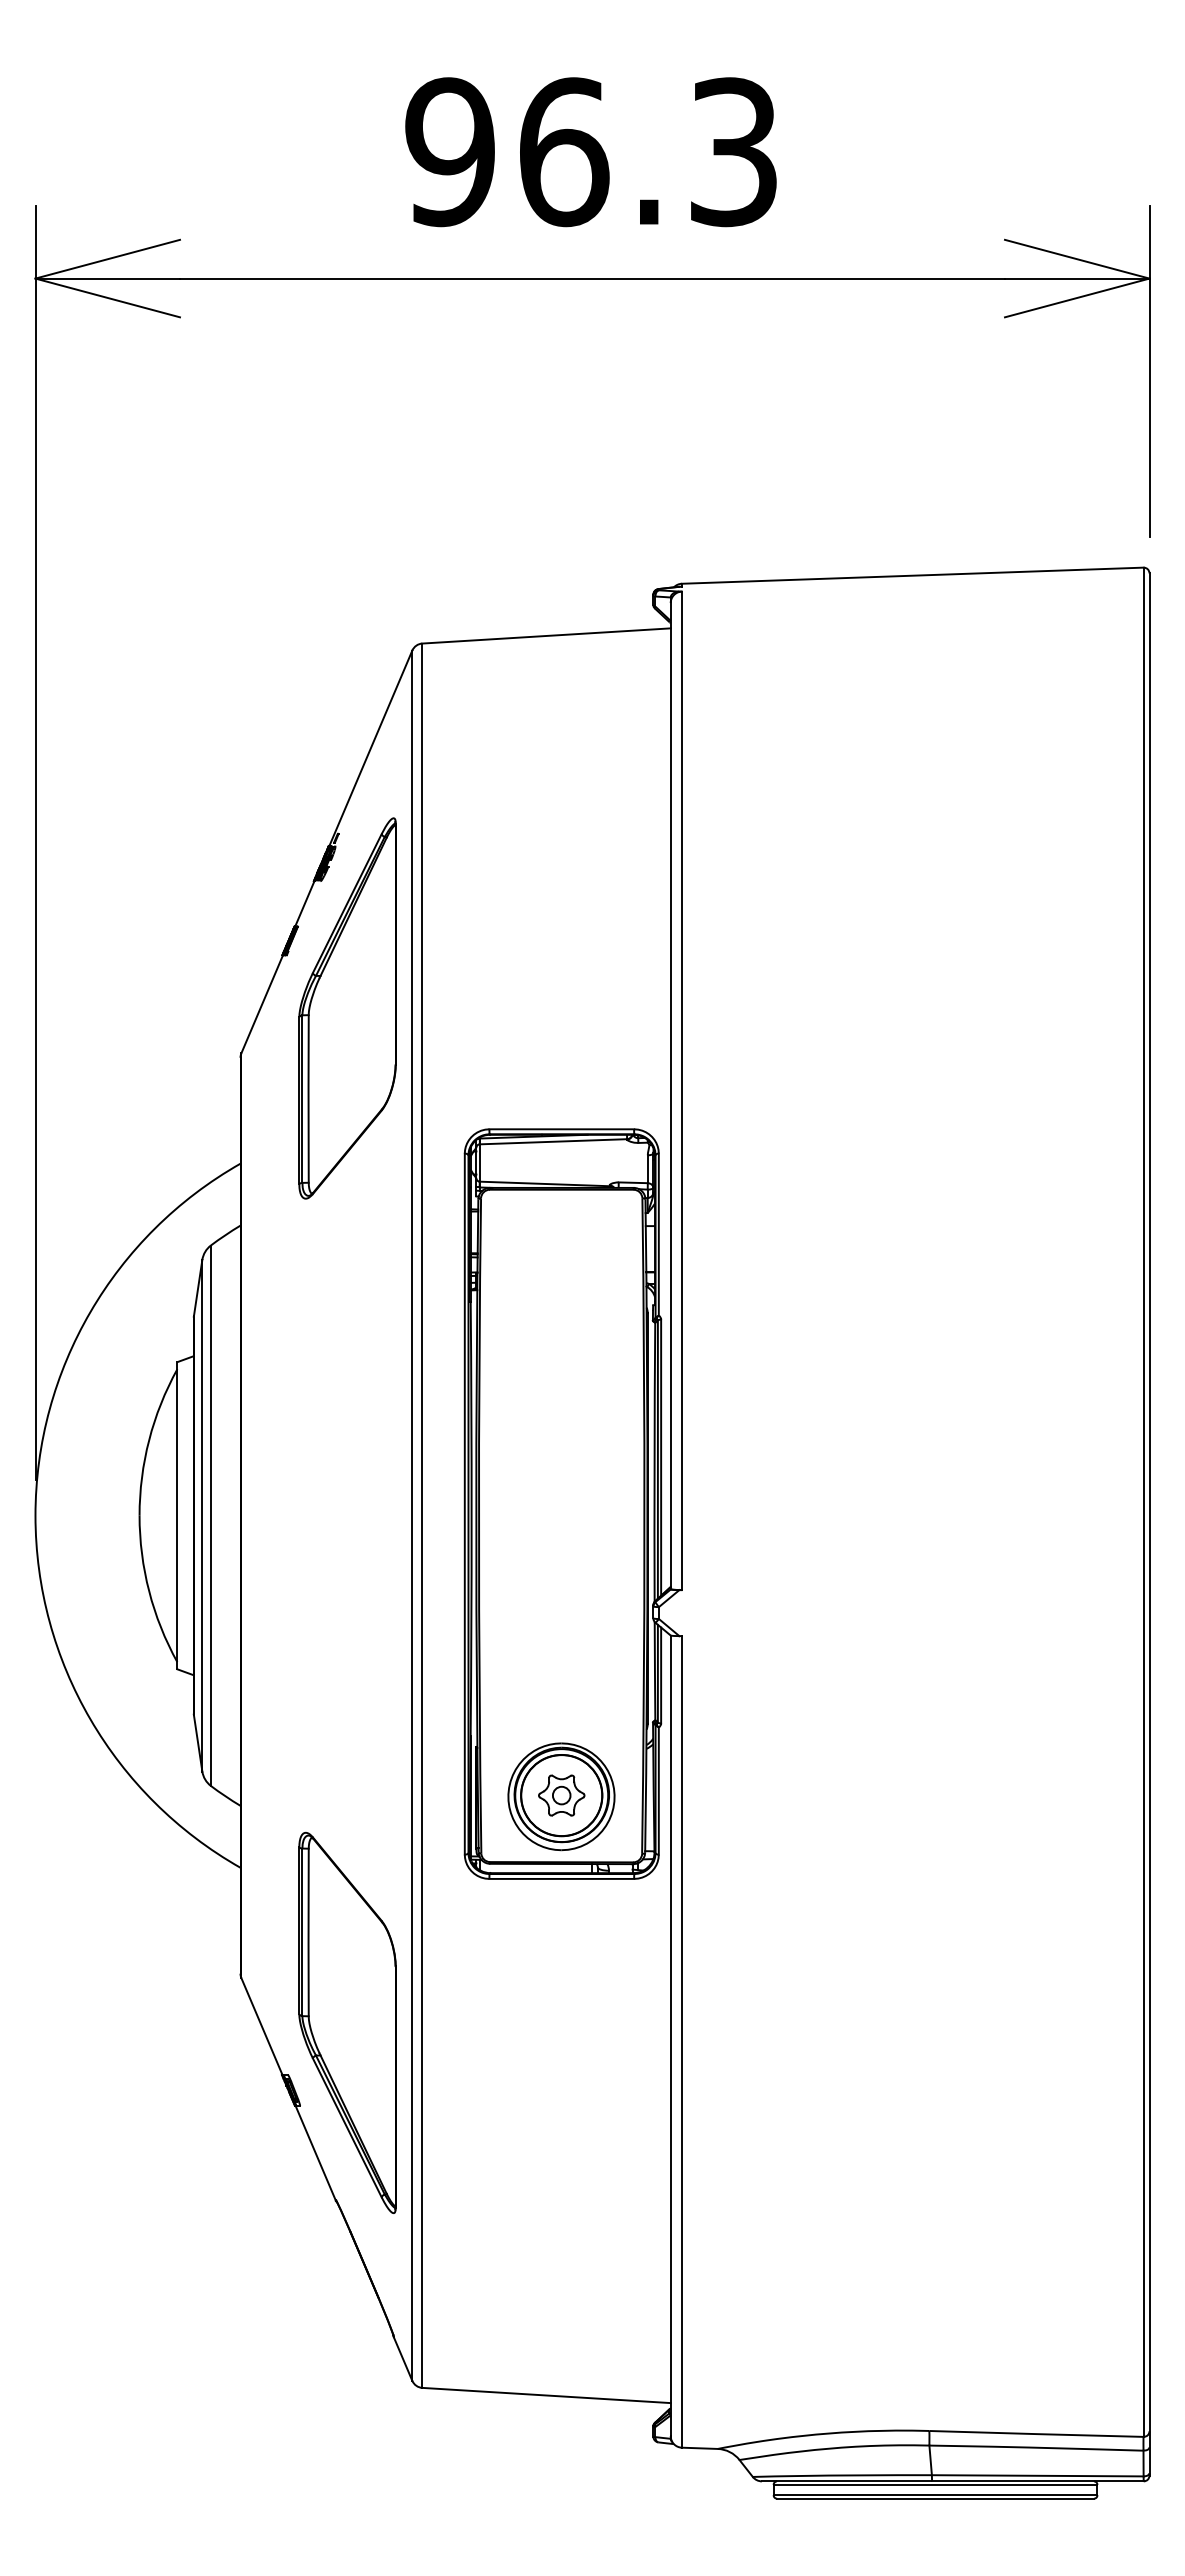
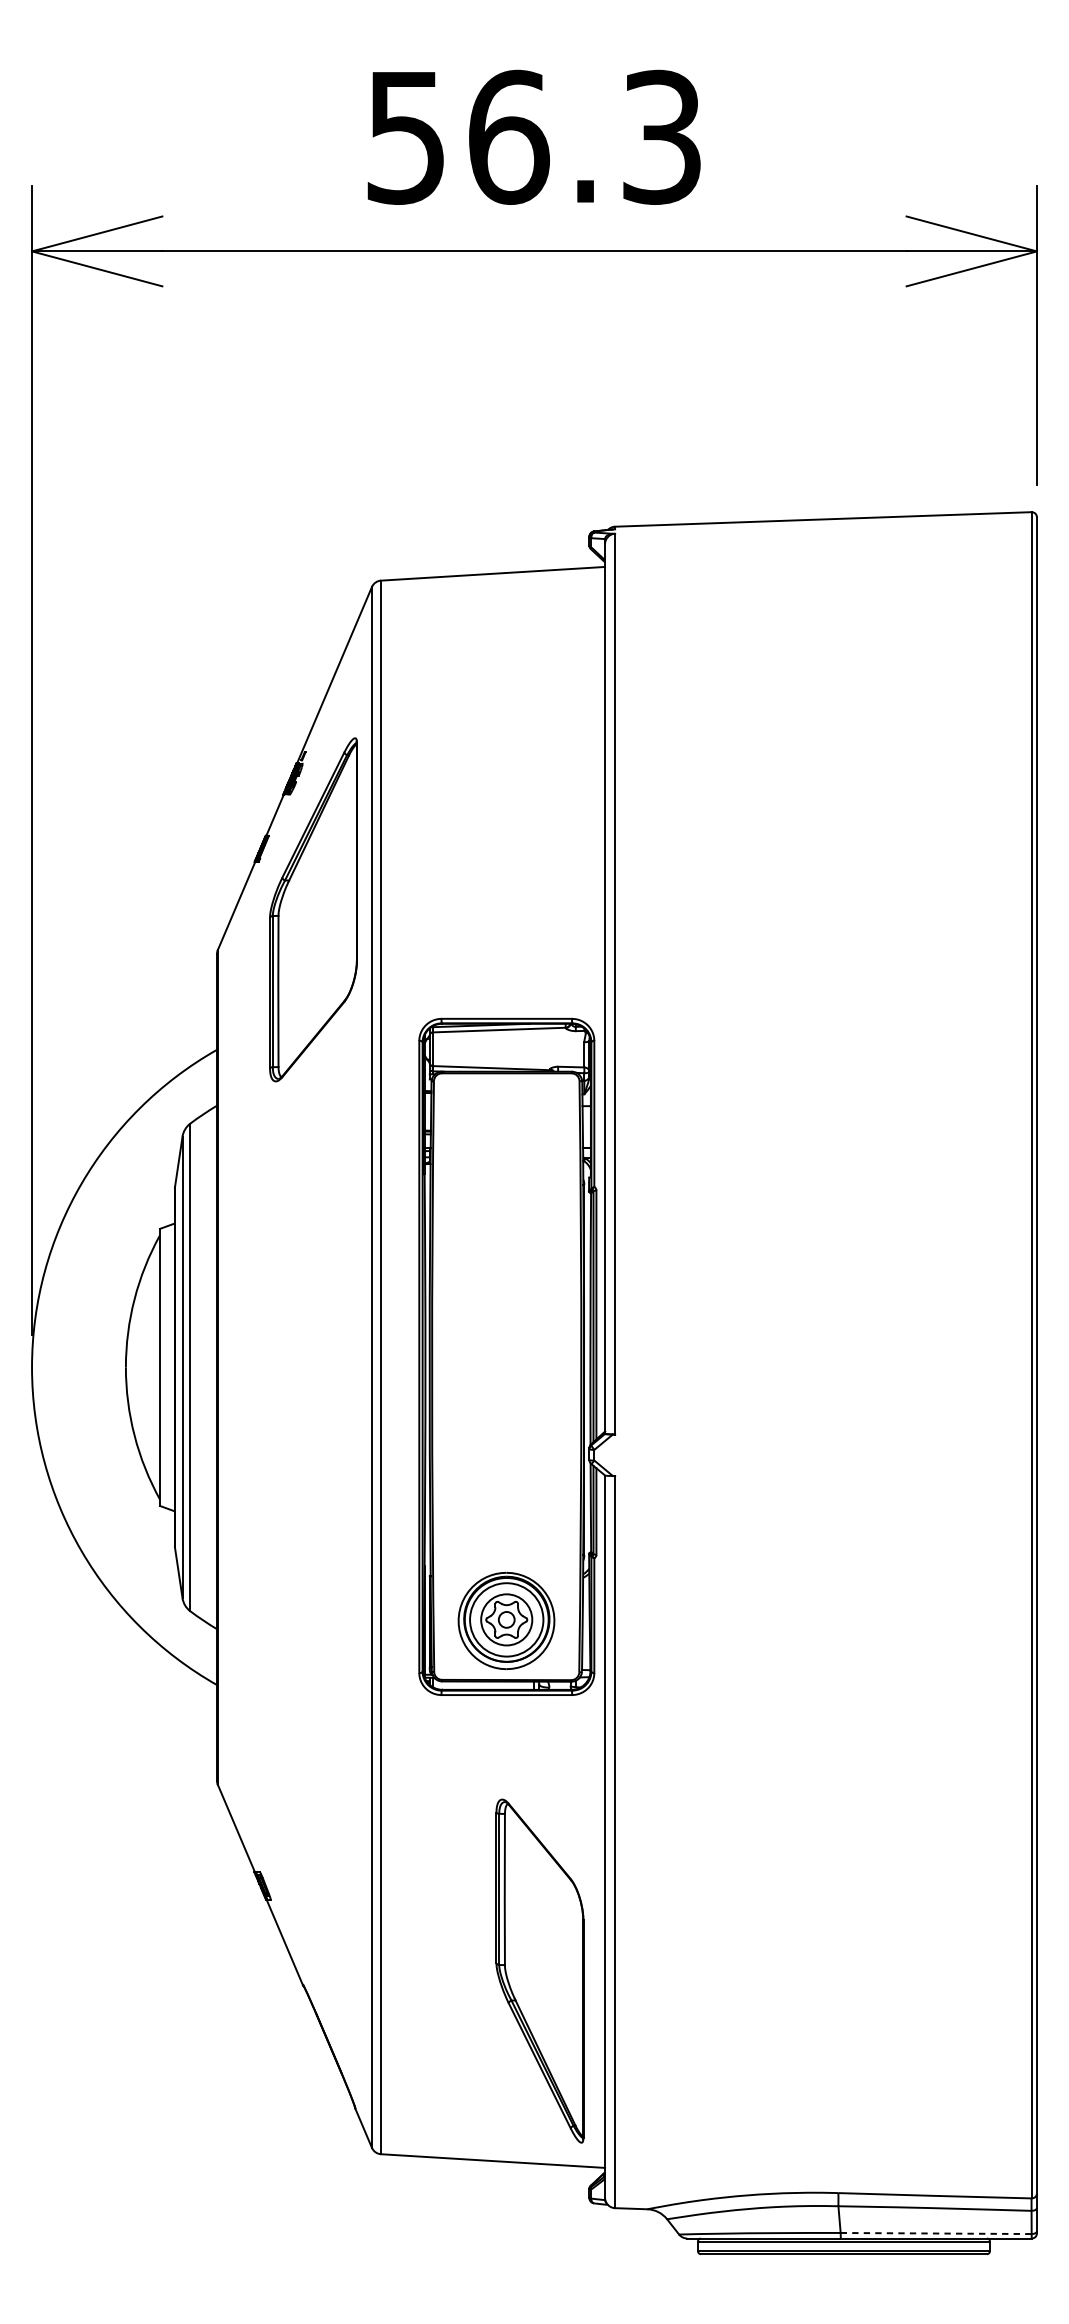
text: (449, 151) -> (405, 136), 96.3 -> 56.3
circle: (561, 1795) -> (506, 1619), size x0.7
part: (347, 2022) -> (539, 1970), moved
line: (1037, 2475) -> (935, 2233), solid -> dashed

